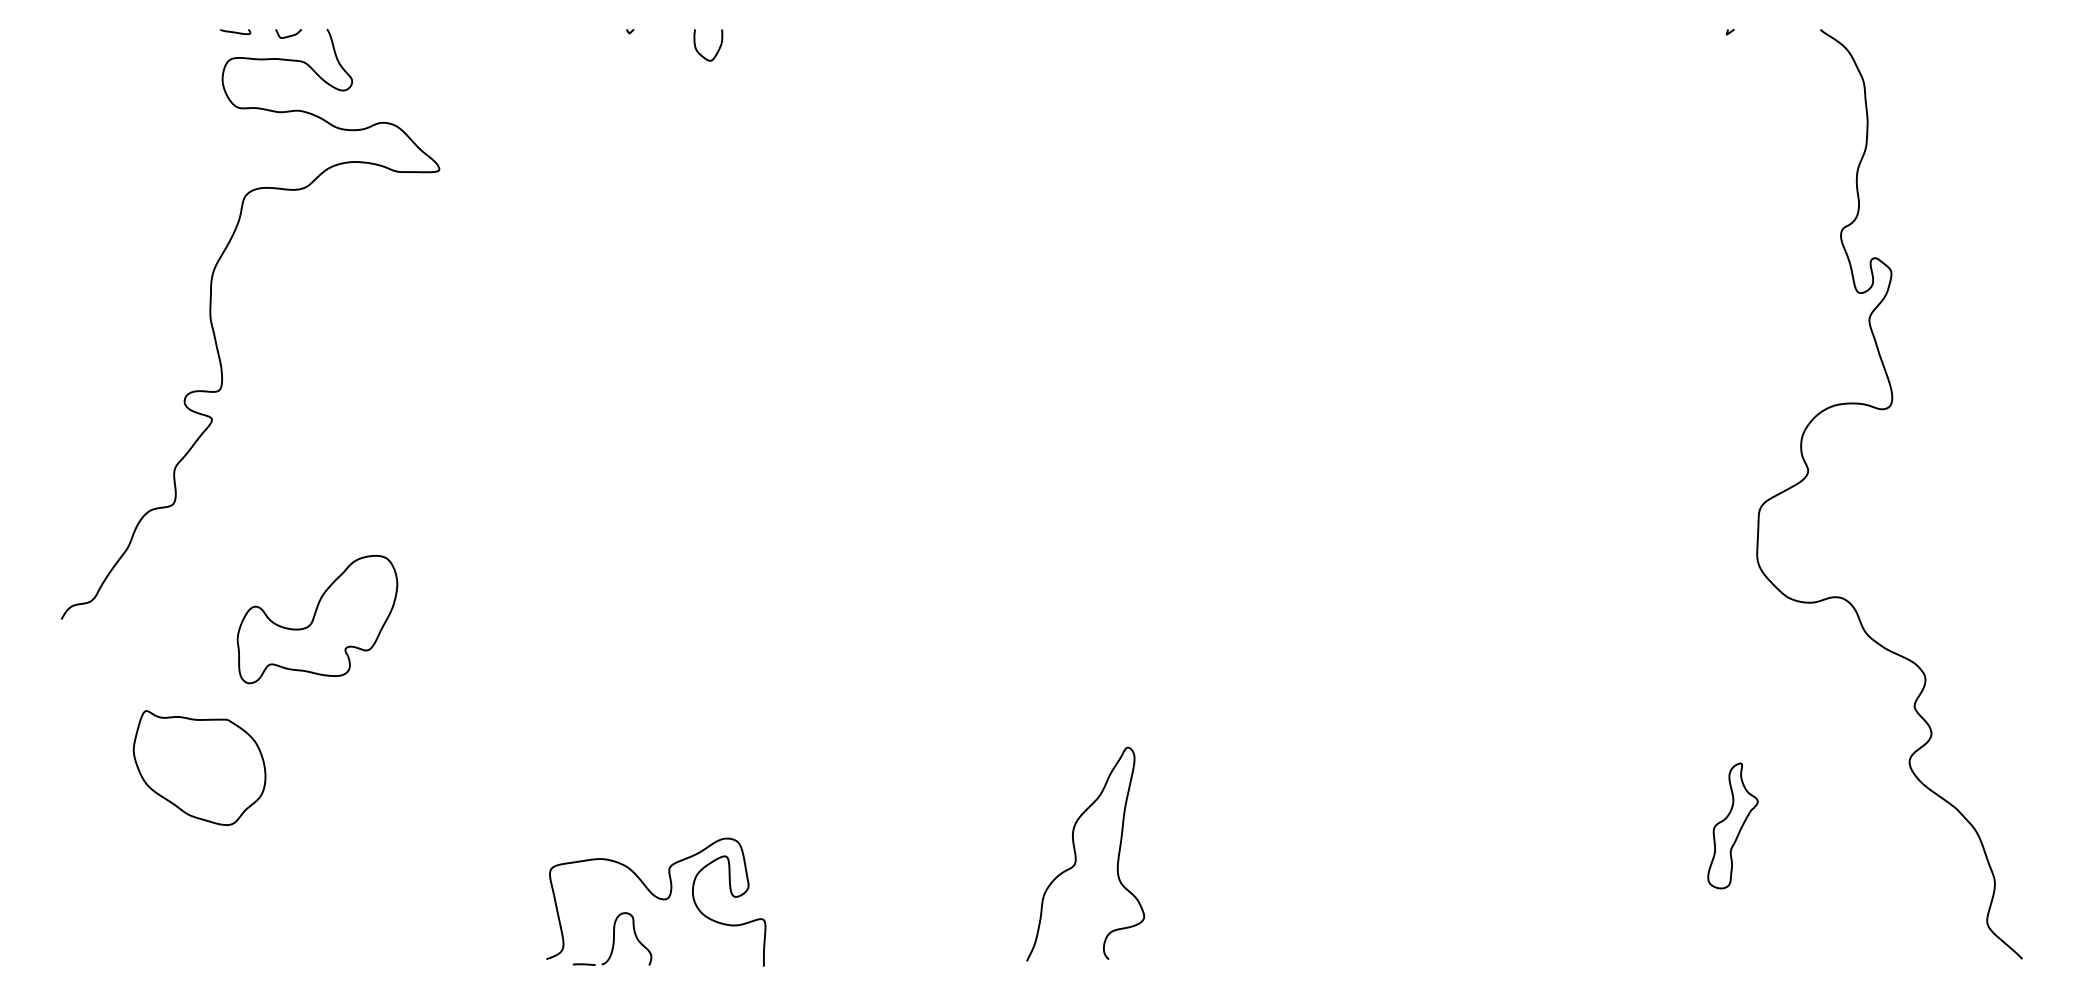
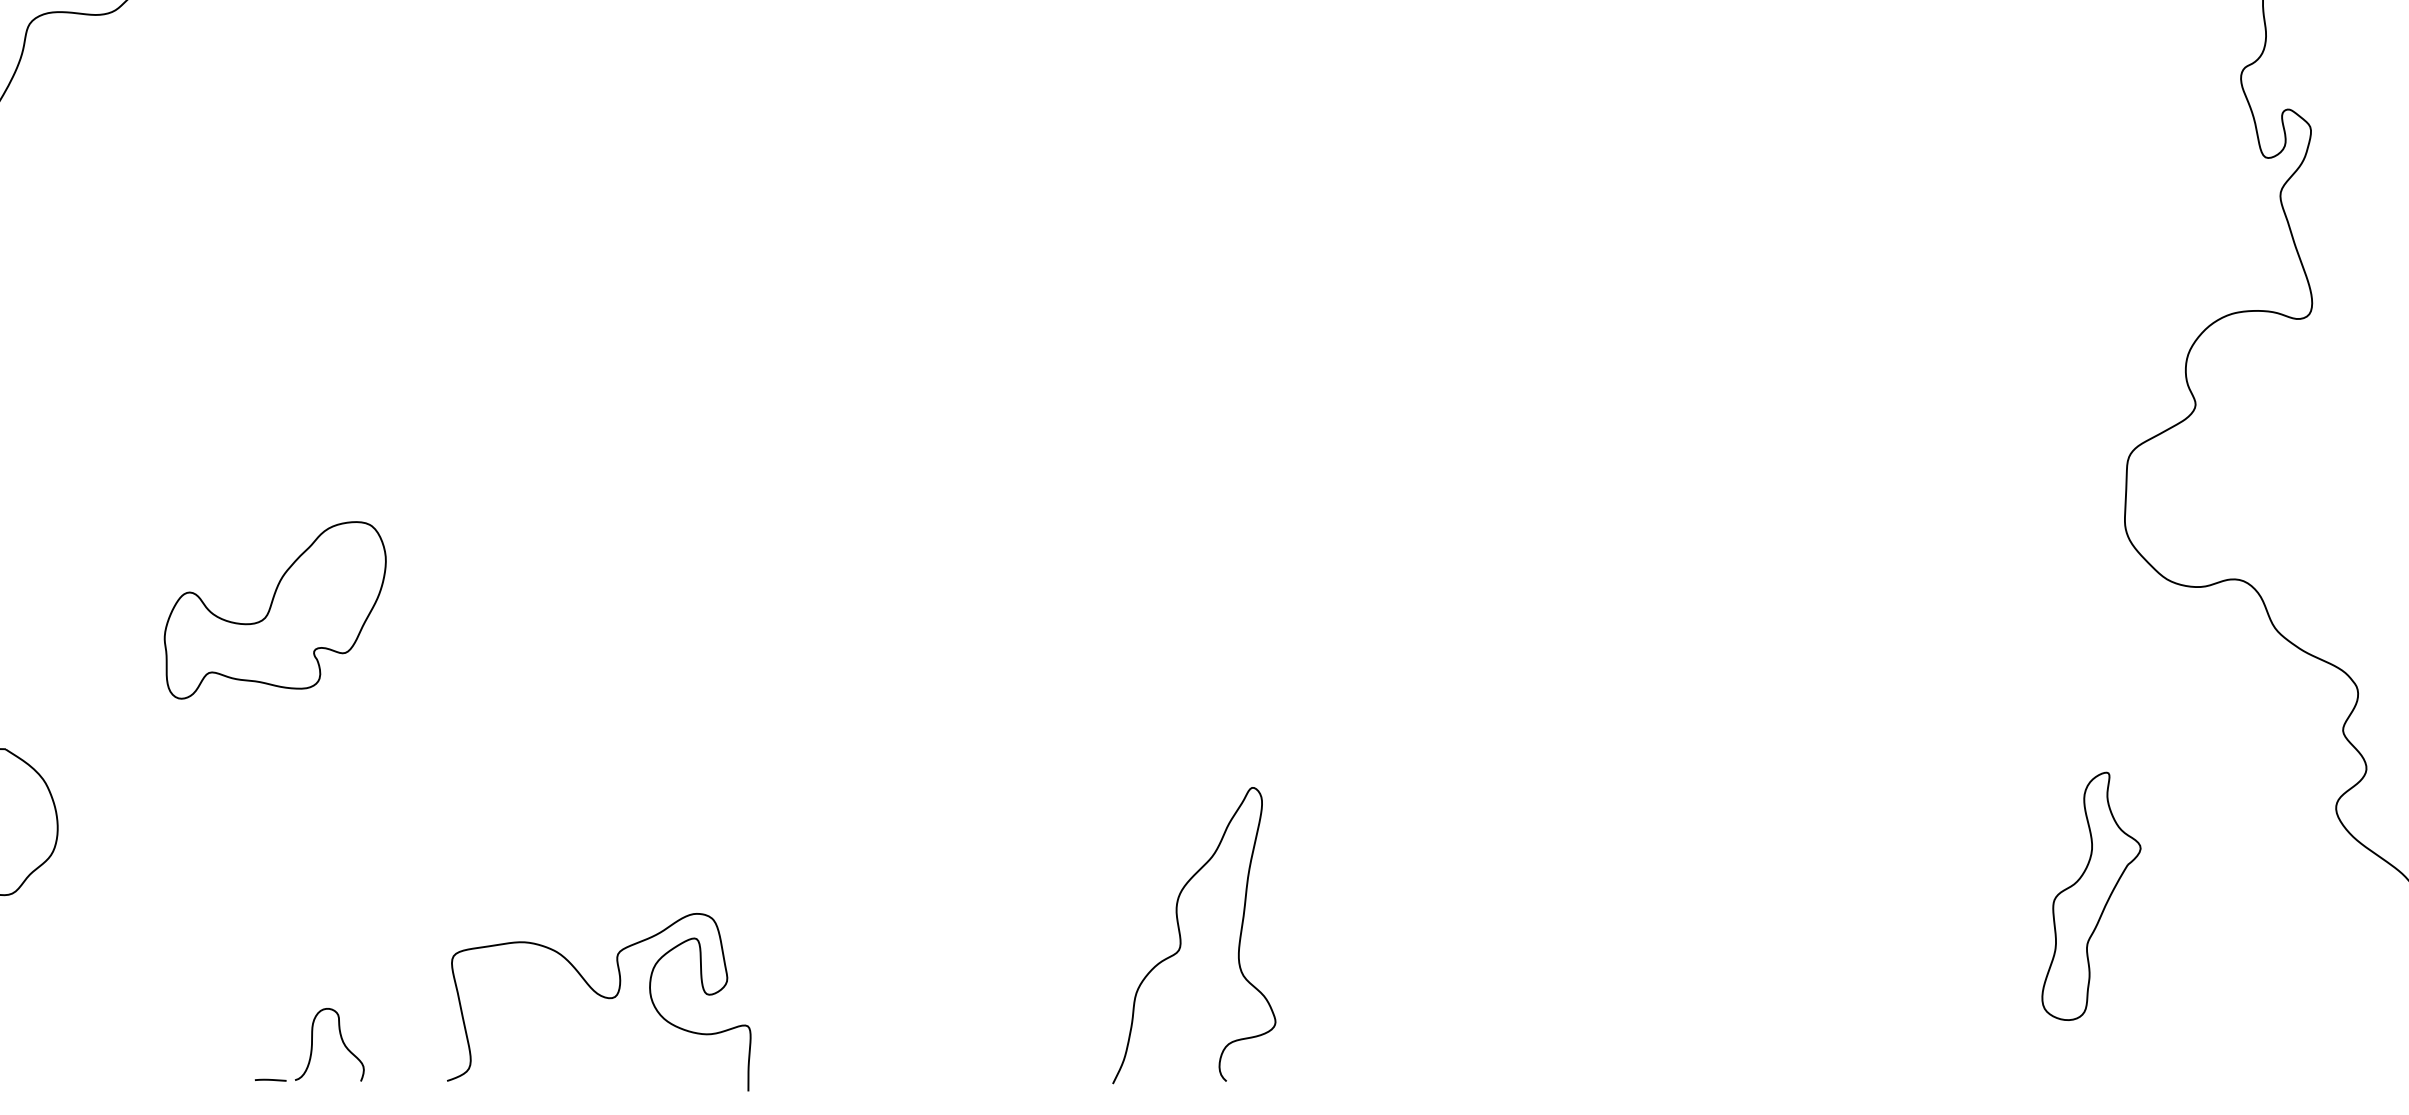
part: (317, 619) -> (275, 610), moved
part: (1732, 825) -> (2090, 895), size x1.43
part: (612, 938) -> (309, 1044), moved

